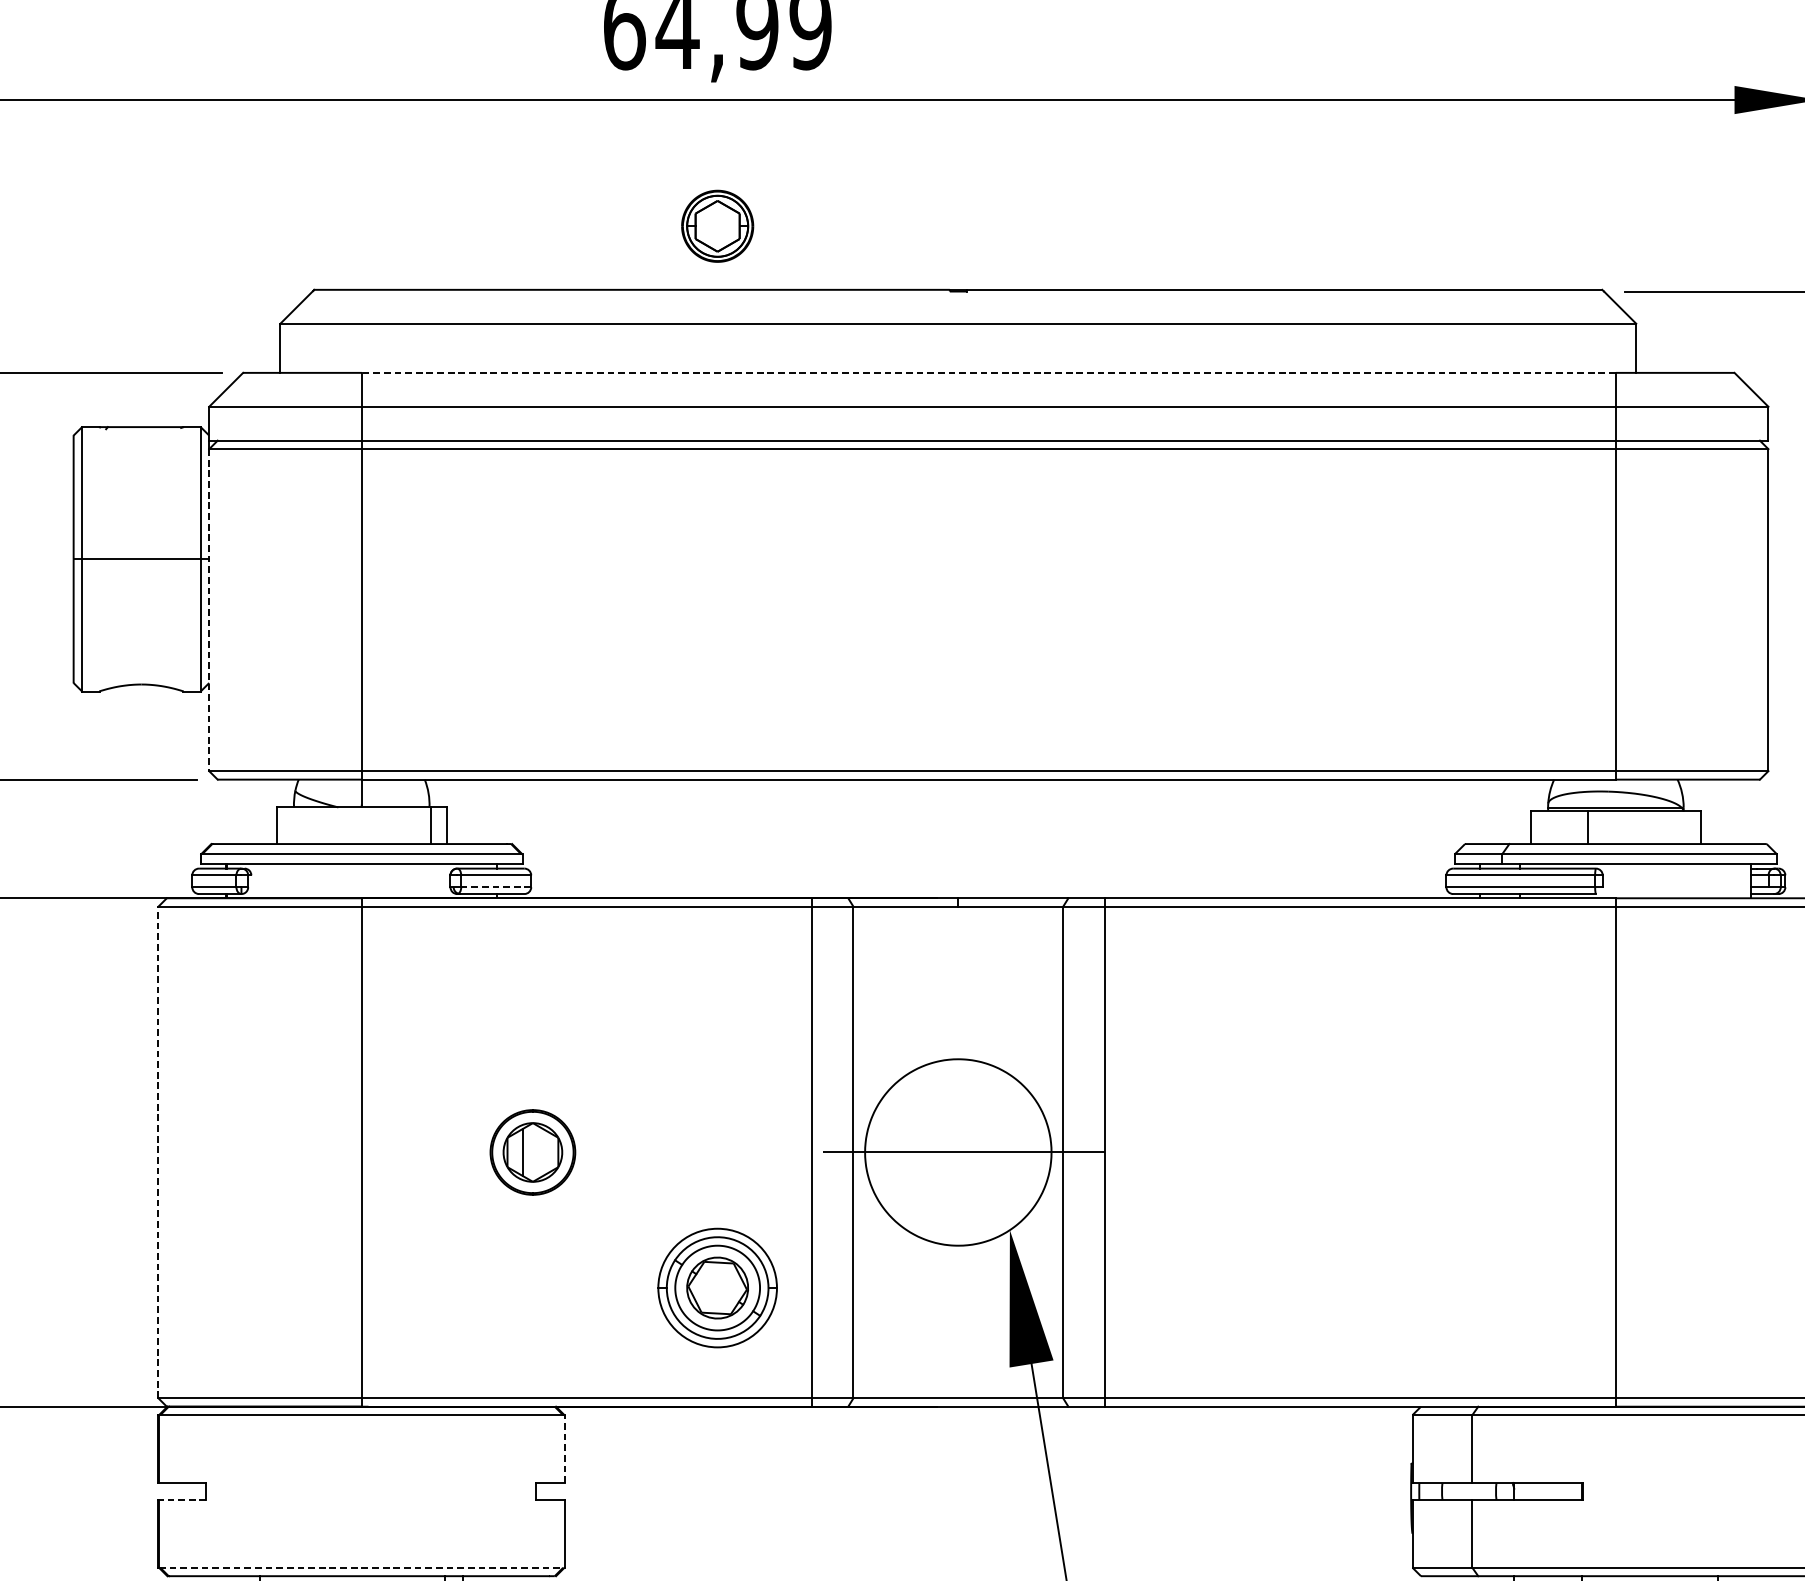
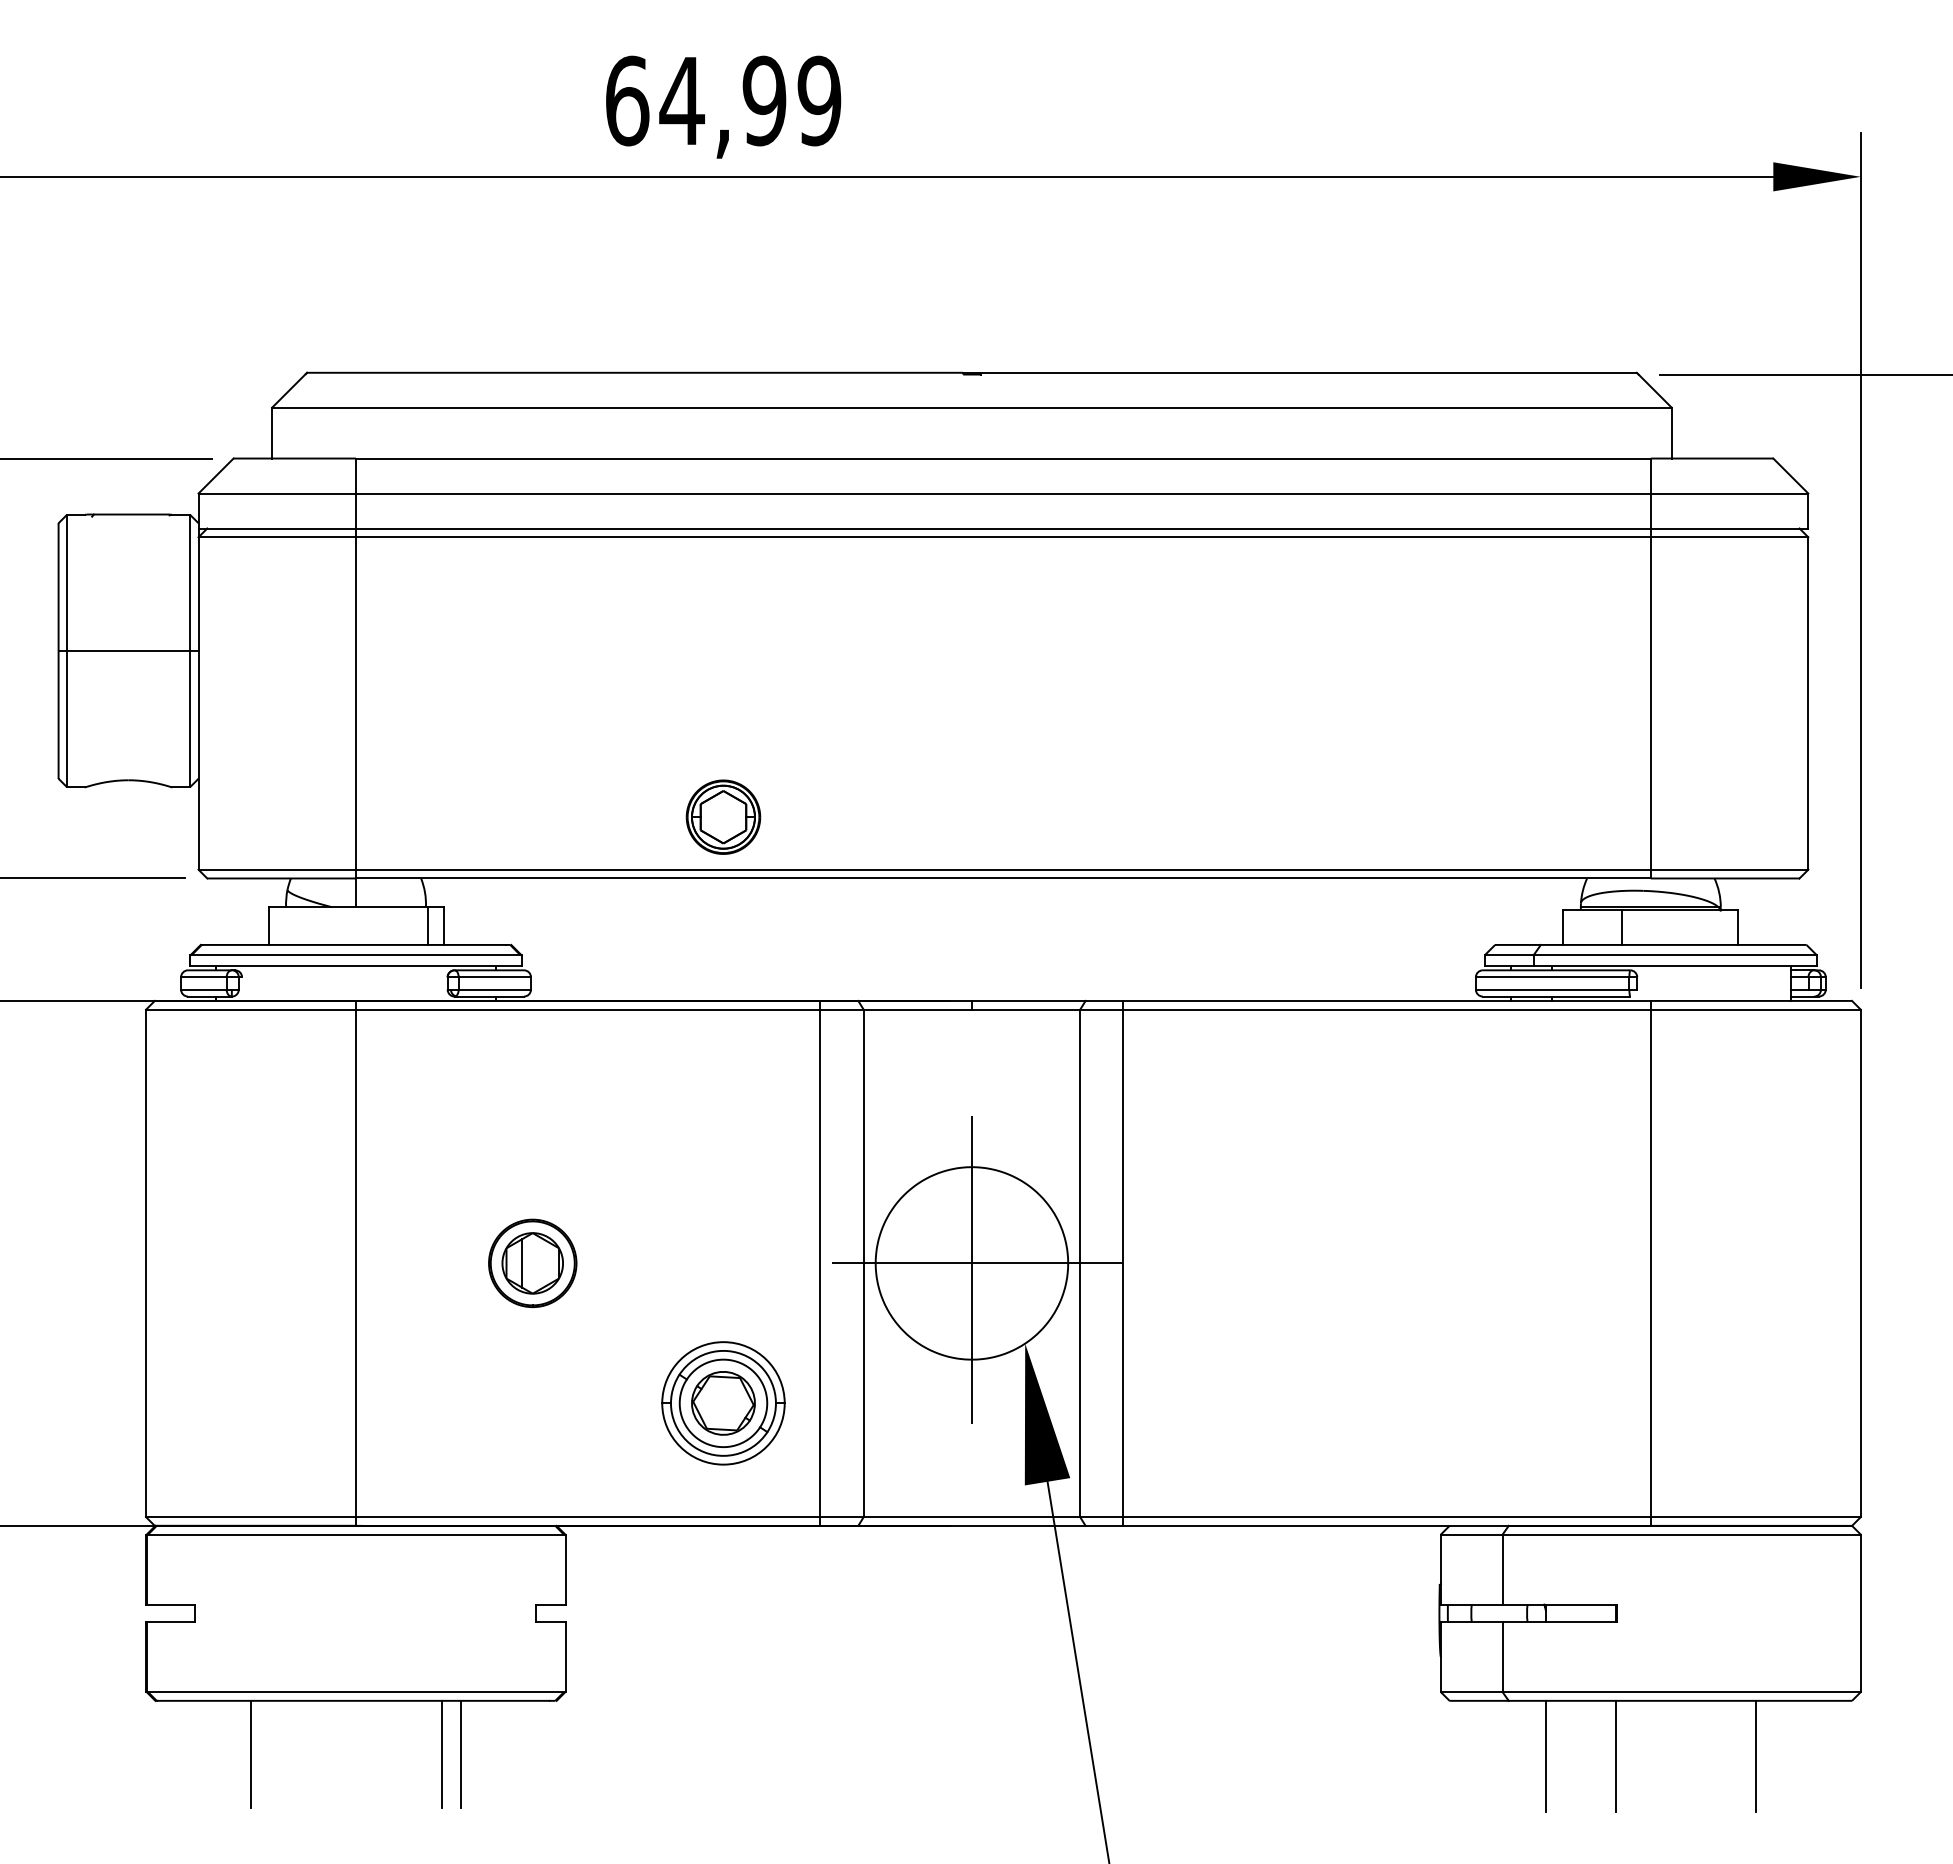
part: (717, 225) -> (723, 816), moved
line: (987, 372) -> (1002, 458), dashed -> solid
line: (209, 611) -> (198, 704), dashed -> solid
line: (495, 887) -> (494, 989), dashed -> solid
line: (158, 1152) -> (146, 1263), dashed -> solid
line: (957, 1159) -> (971, 1270), added
line: (565, 1448) -> (566, 1569), dashed -> solid
line: (182, 1500) -> (170, 1622), dashed -> solid
line: (362, 1568) -> (356, 1692), dashed -> solid

